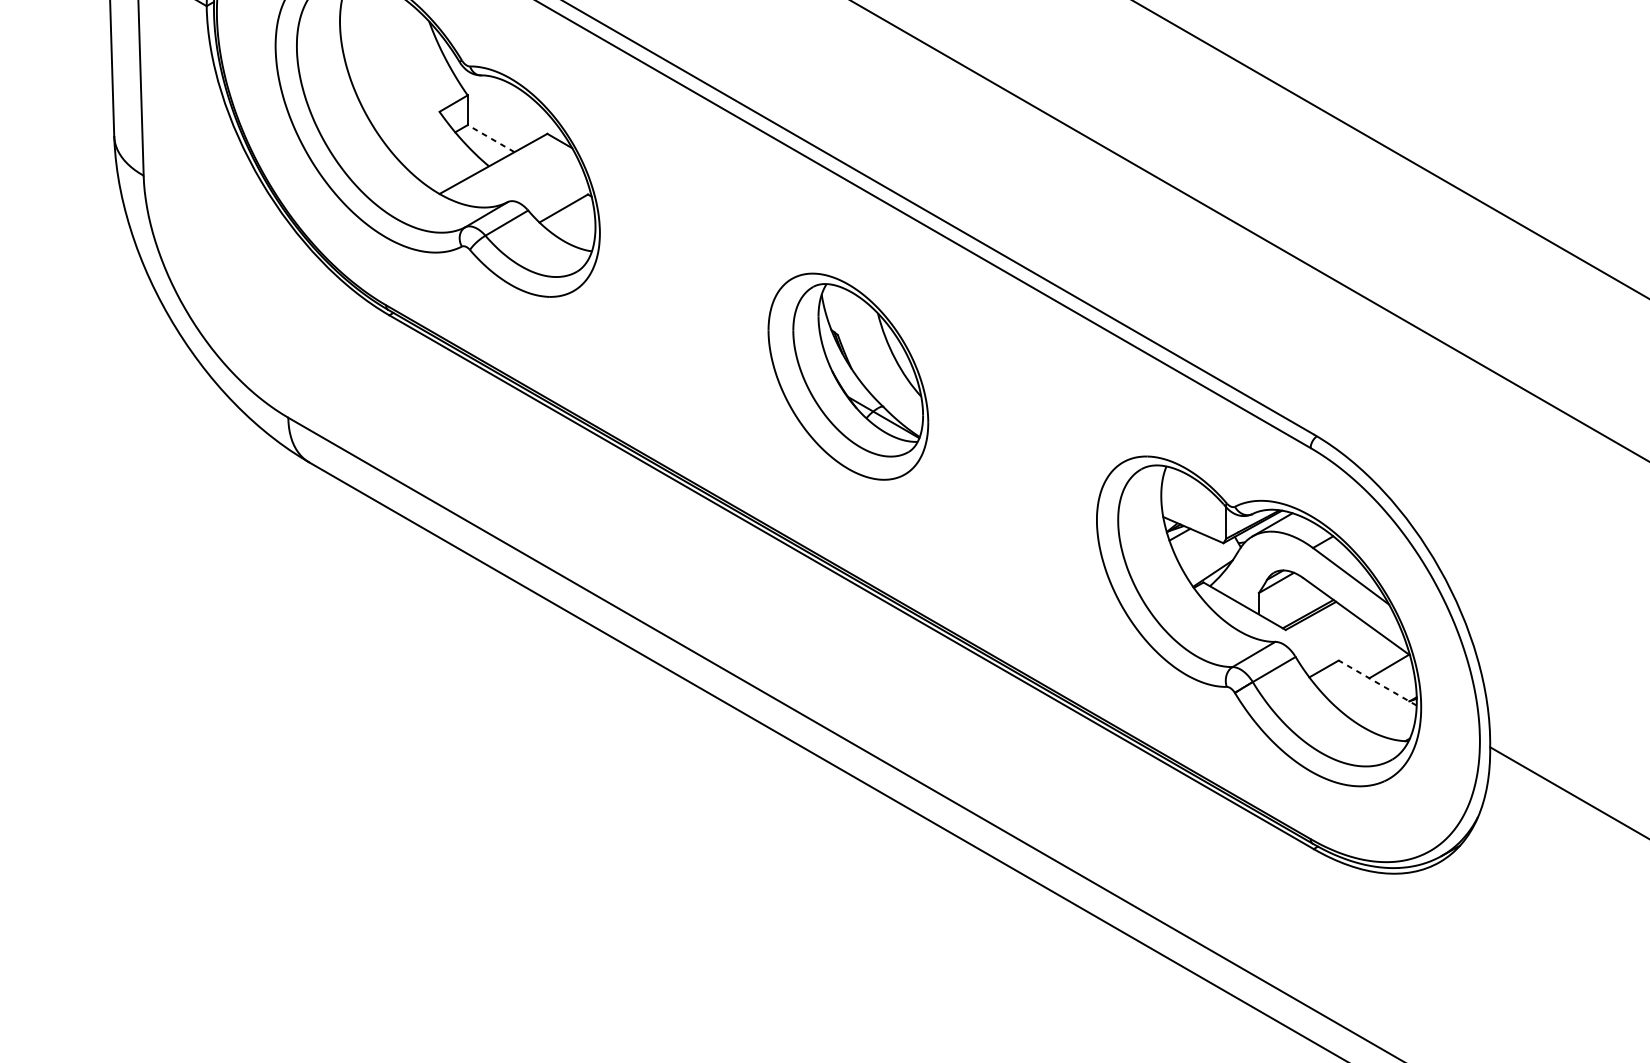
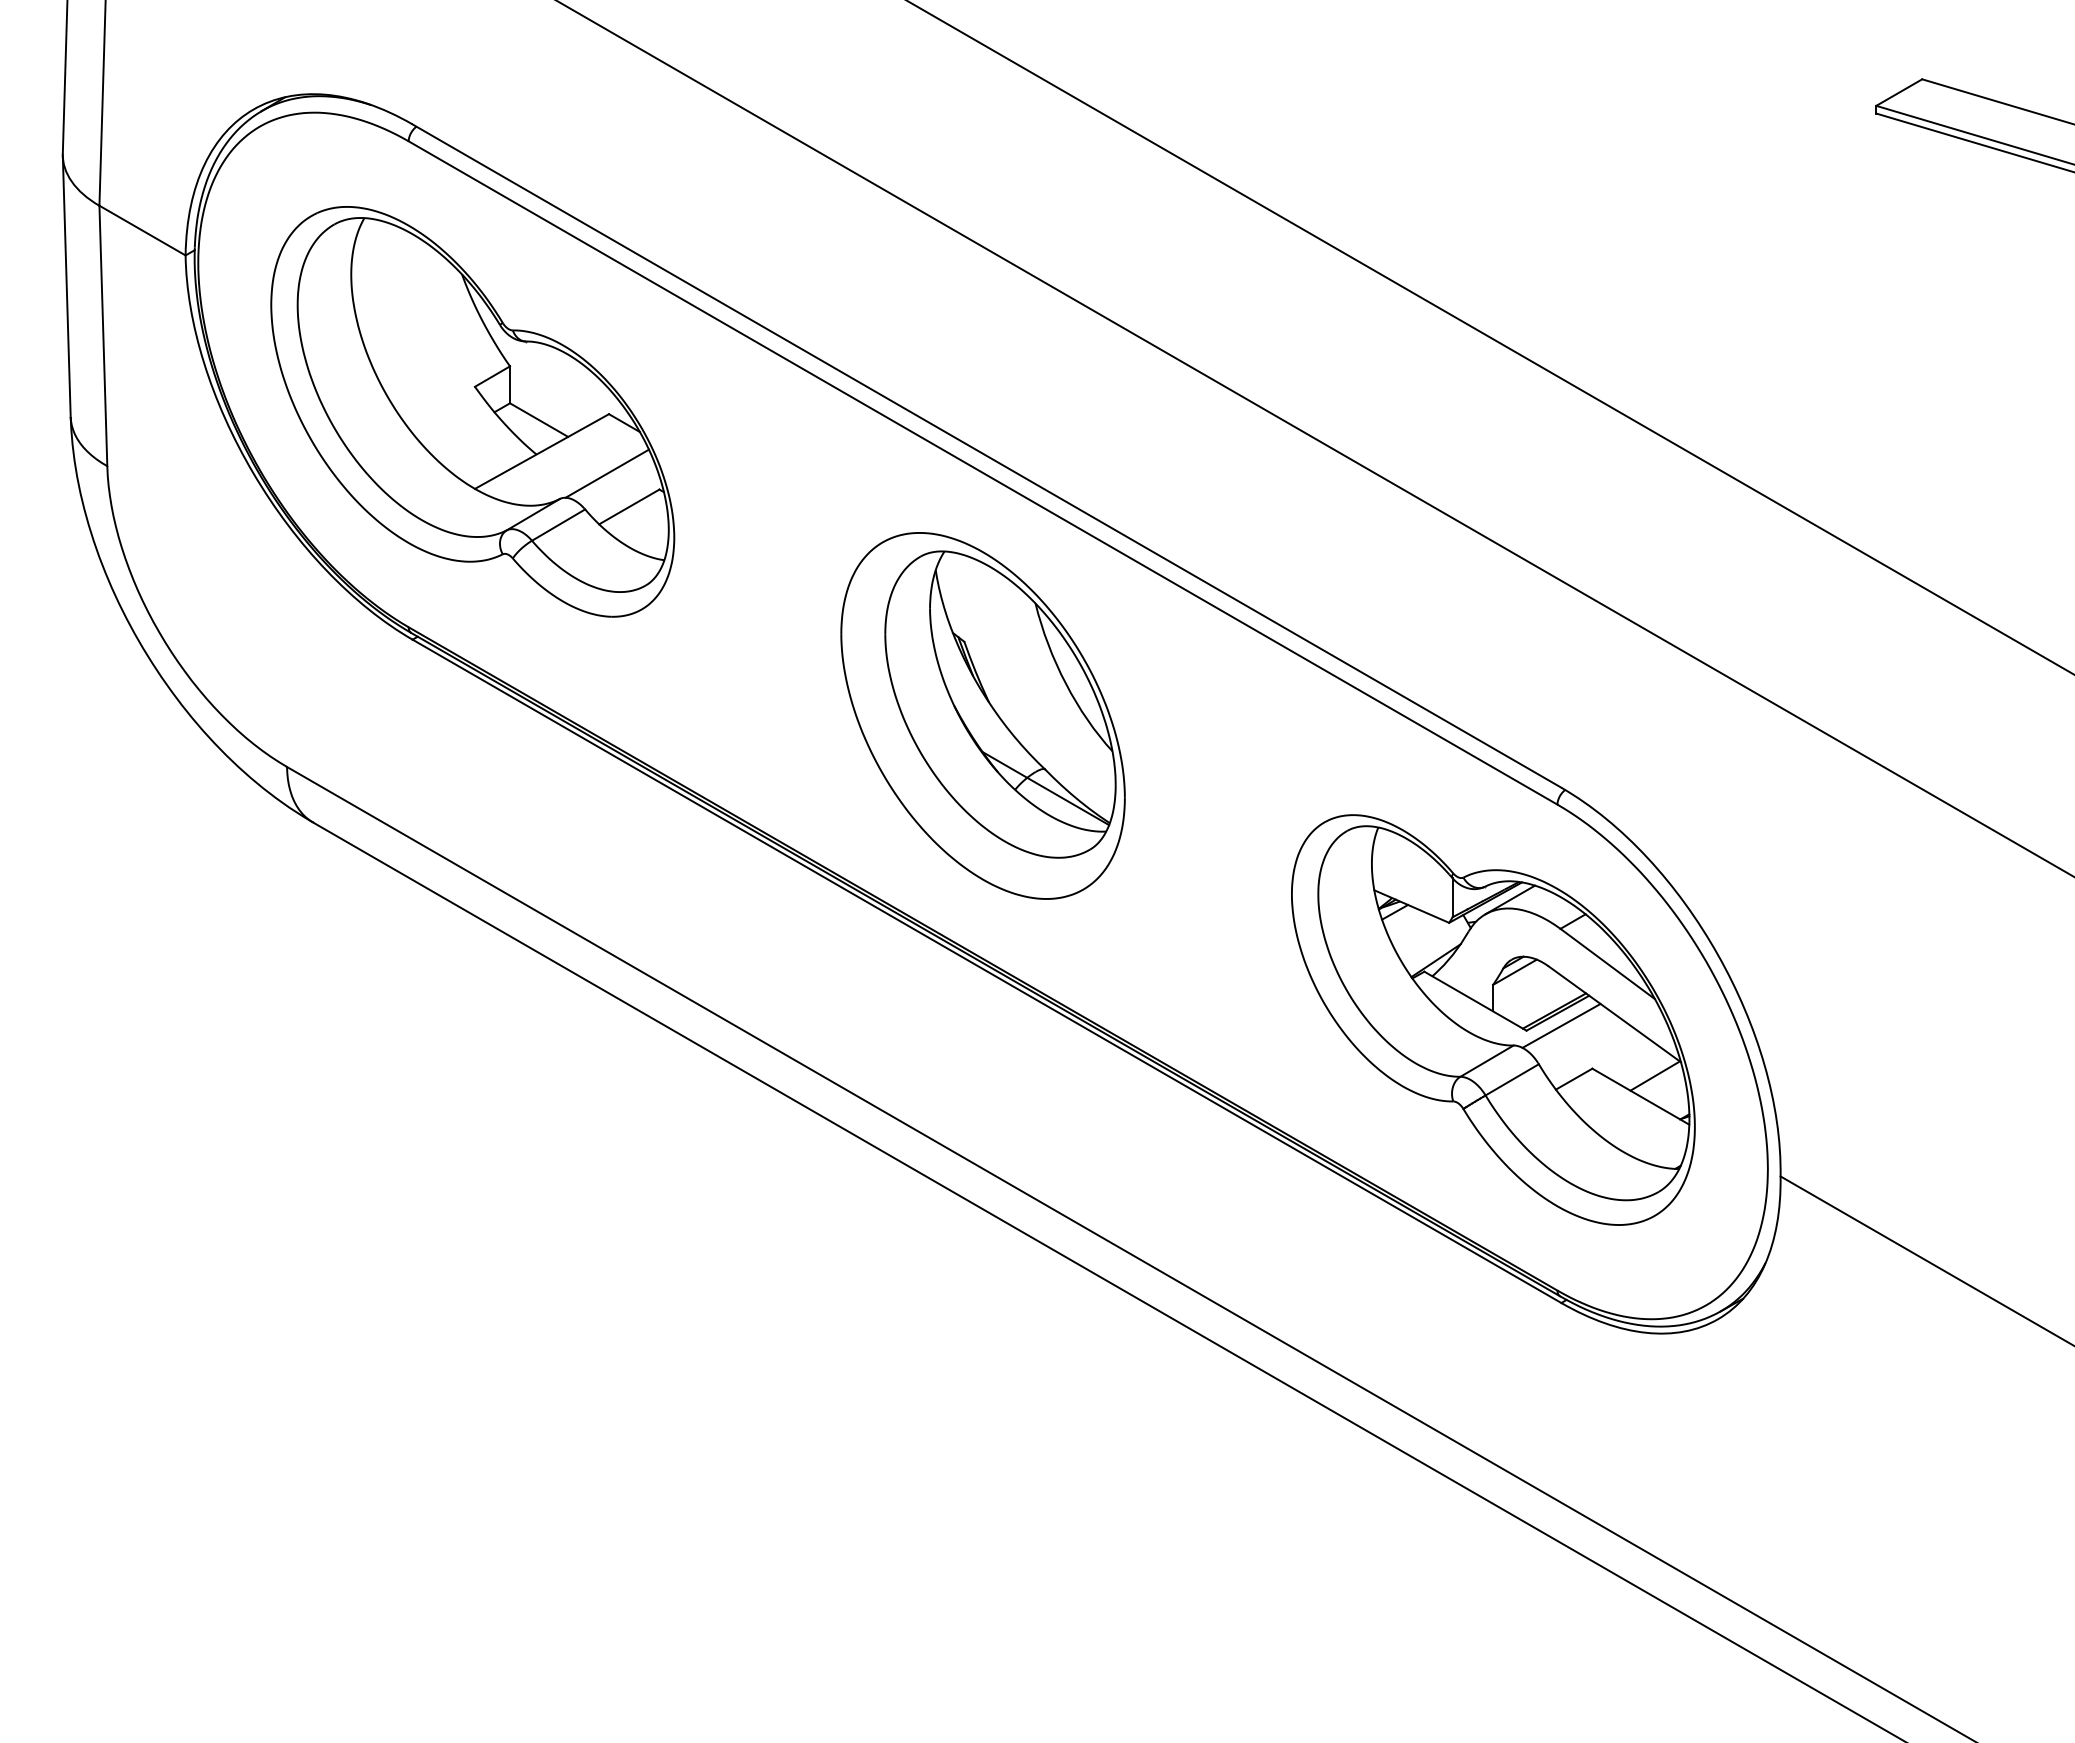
line: (491, 138) -> (539, 420), dashed -> solid
line: (546, 181) -> (607, 473), added
part: (847, 376) -> (982, 715), size x1.43
line: (1313, 625) -> (1561, 1025), added
line: (1377, 682) -> (1640, 1096), dashed -> solid

